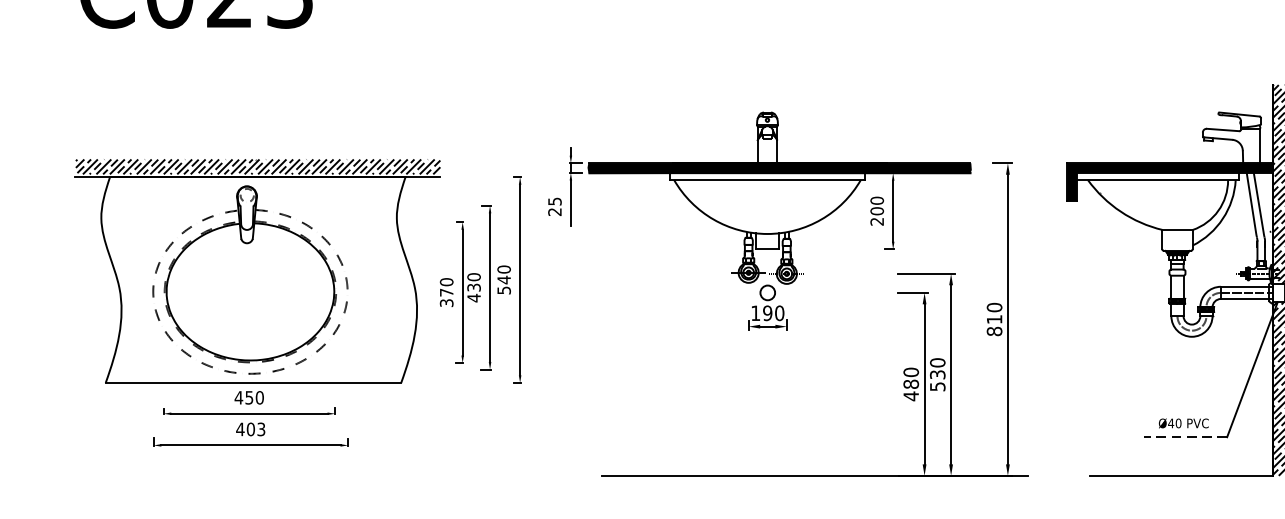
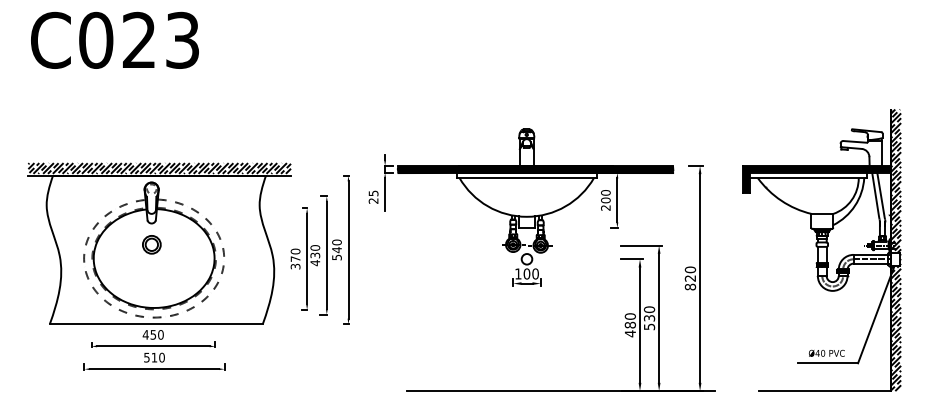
part: (246, 272) -> (151, 244), added
text: (767, 312) -> (526, 273), 190 -> 100
text: (993, 319) -> (689, 278), 810 -> 820
text: (249, 429) -> (153, 357), 403 -> 510
line: (1184, 437) -> (827, 363), dashed -> solid

